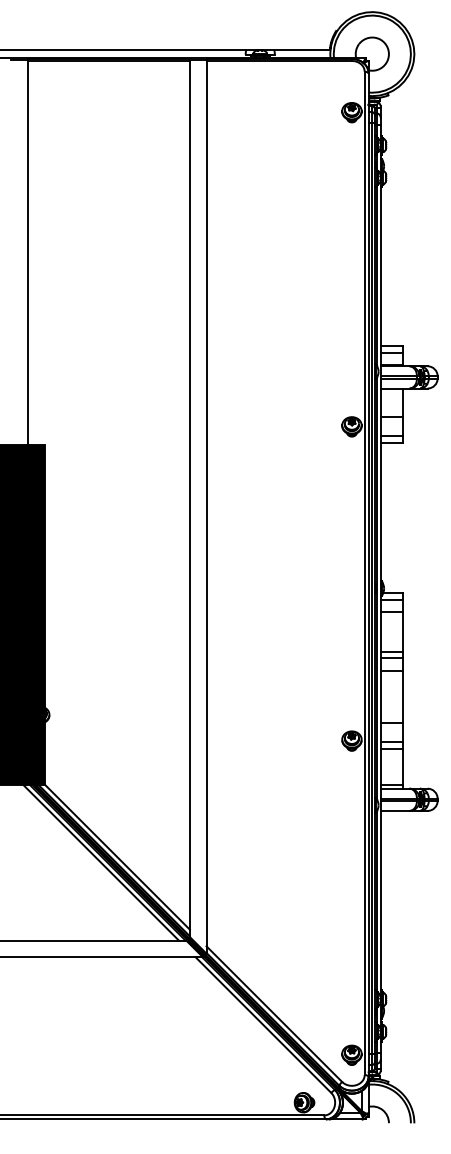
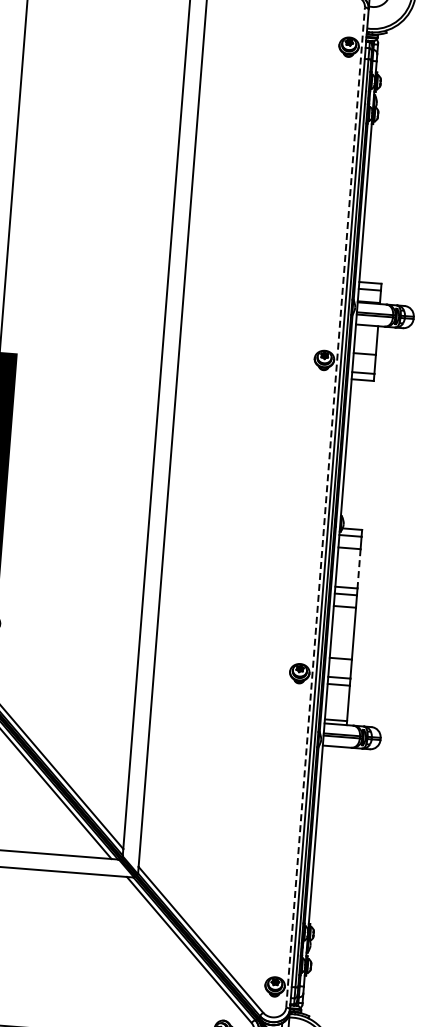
line: (364, 573) -> (325, 507), solid -> dashed
line: (402, 631) -> (358, 568), solid -> dashed

